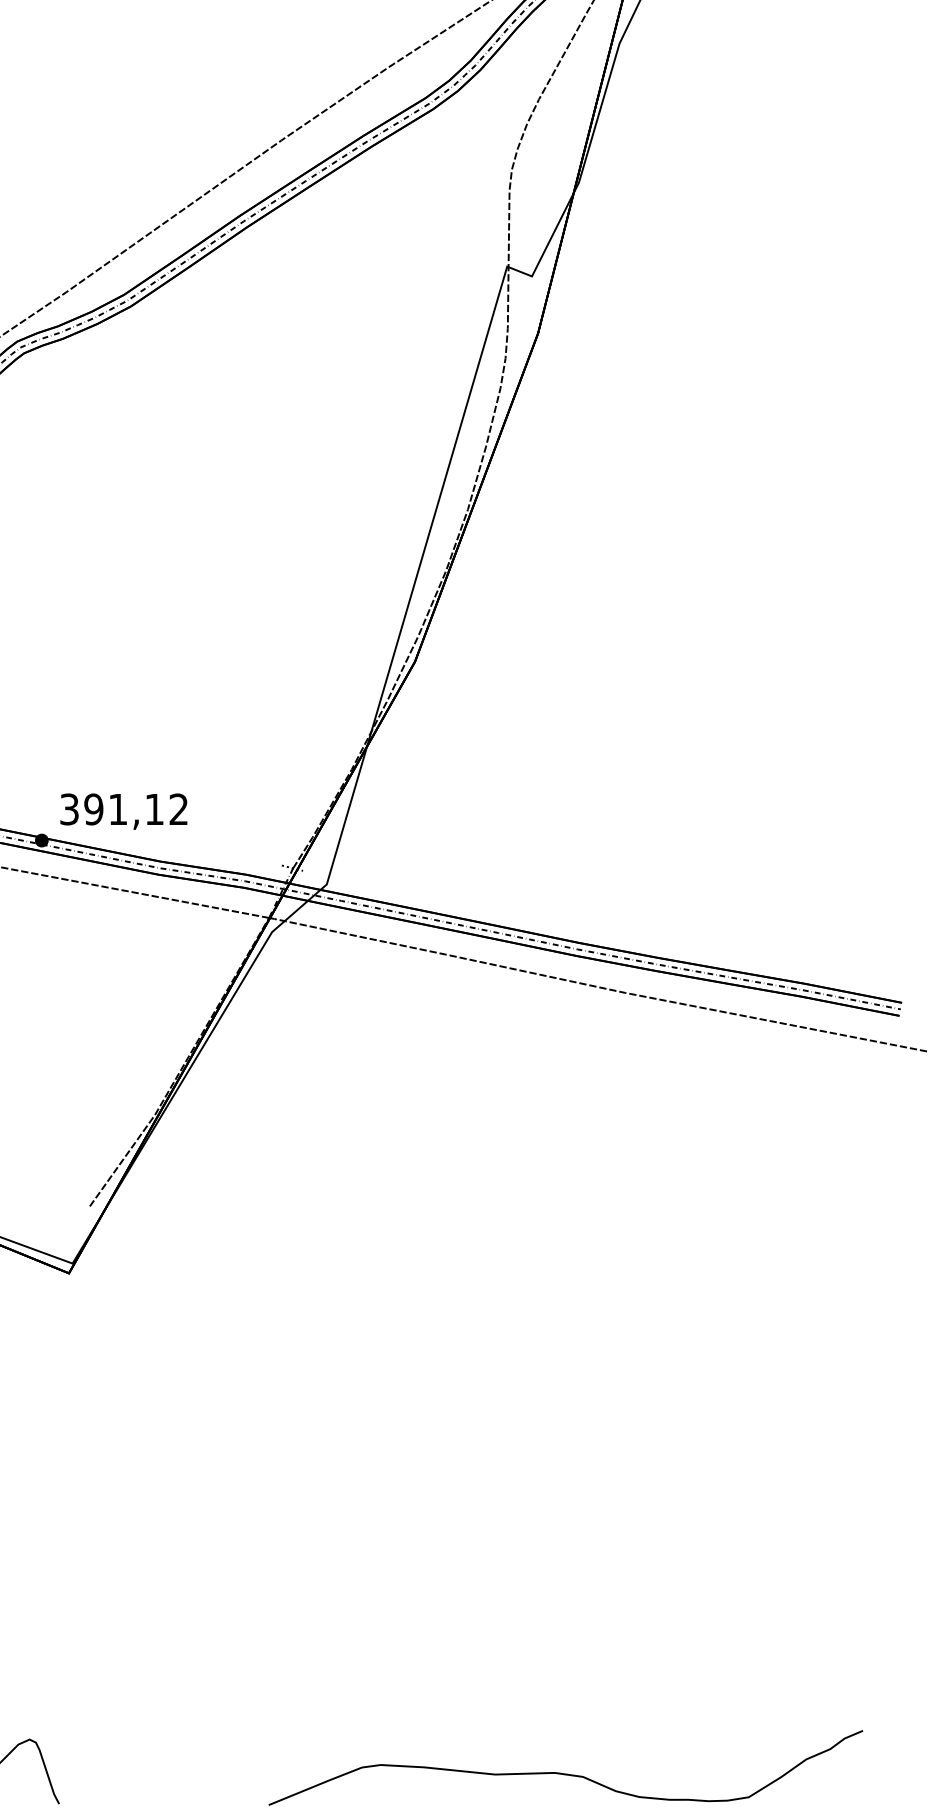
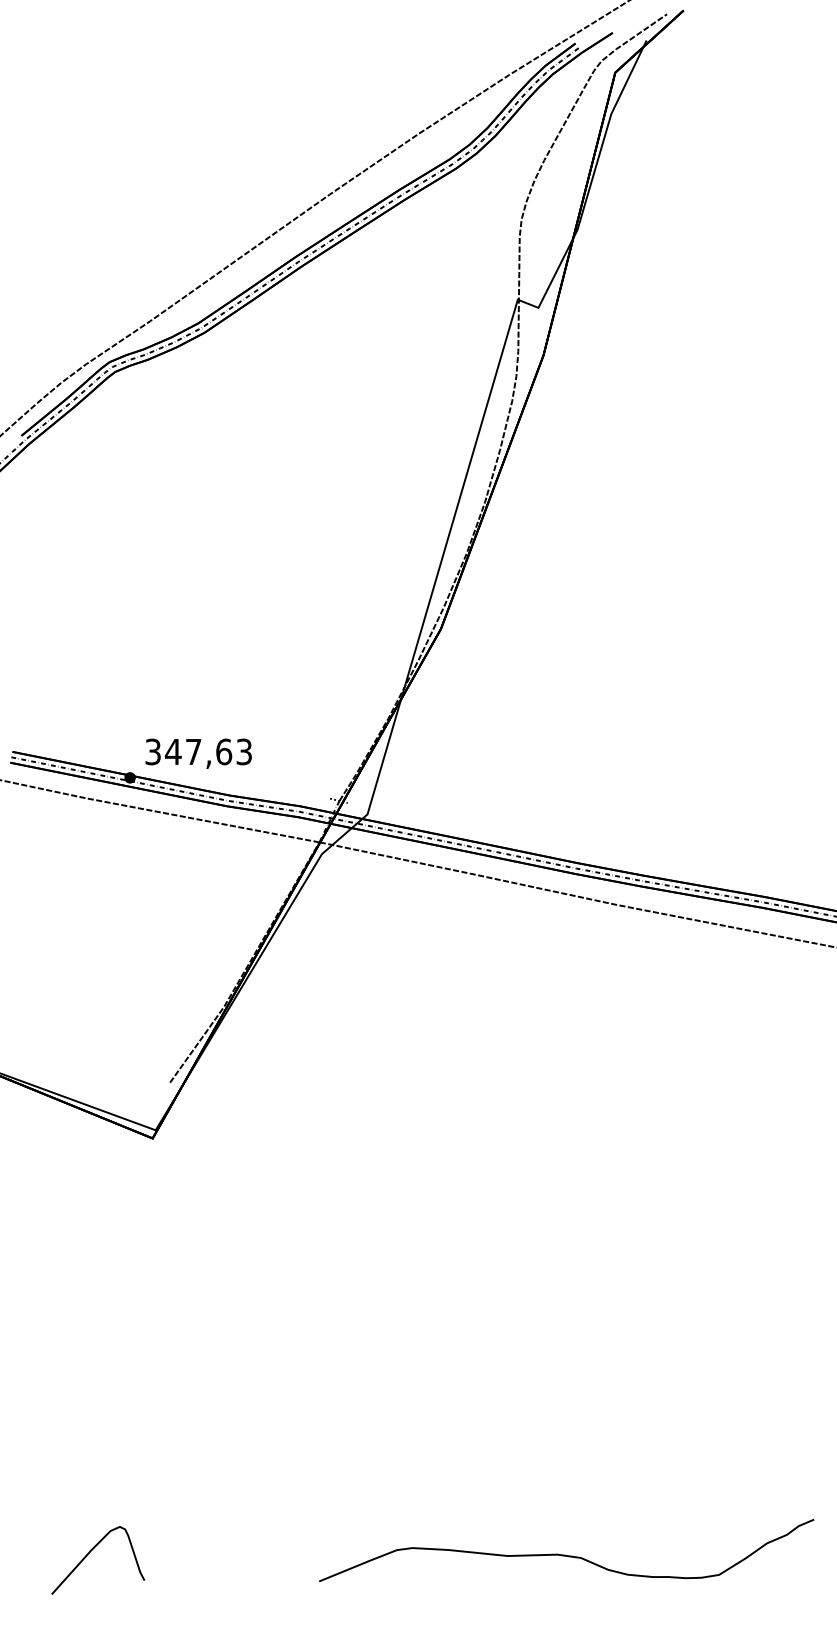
text: (135, 808) -> (208, 751), 391,12 -> 347,63

